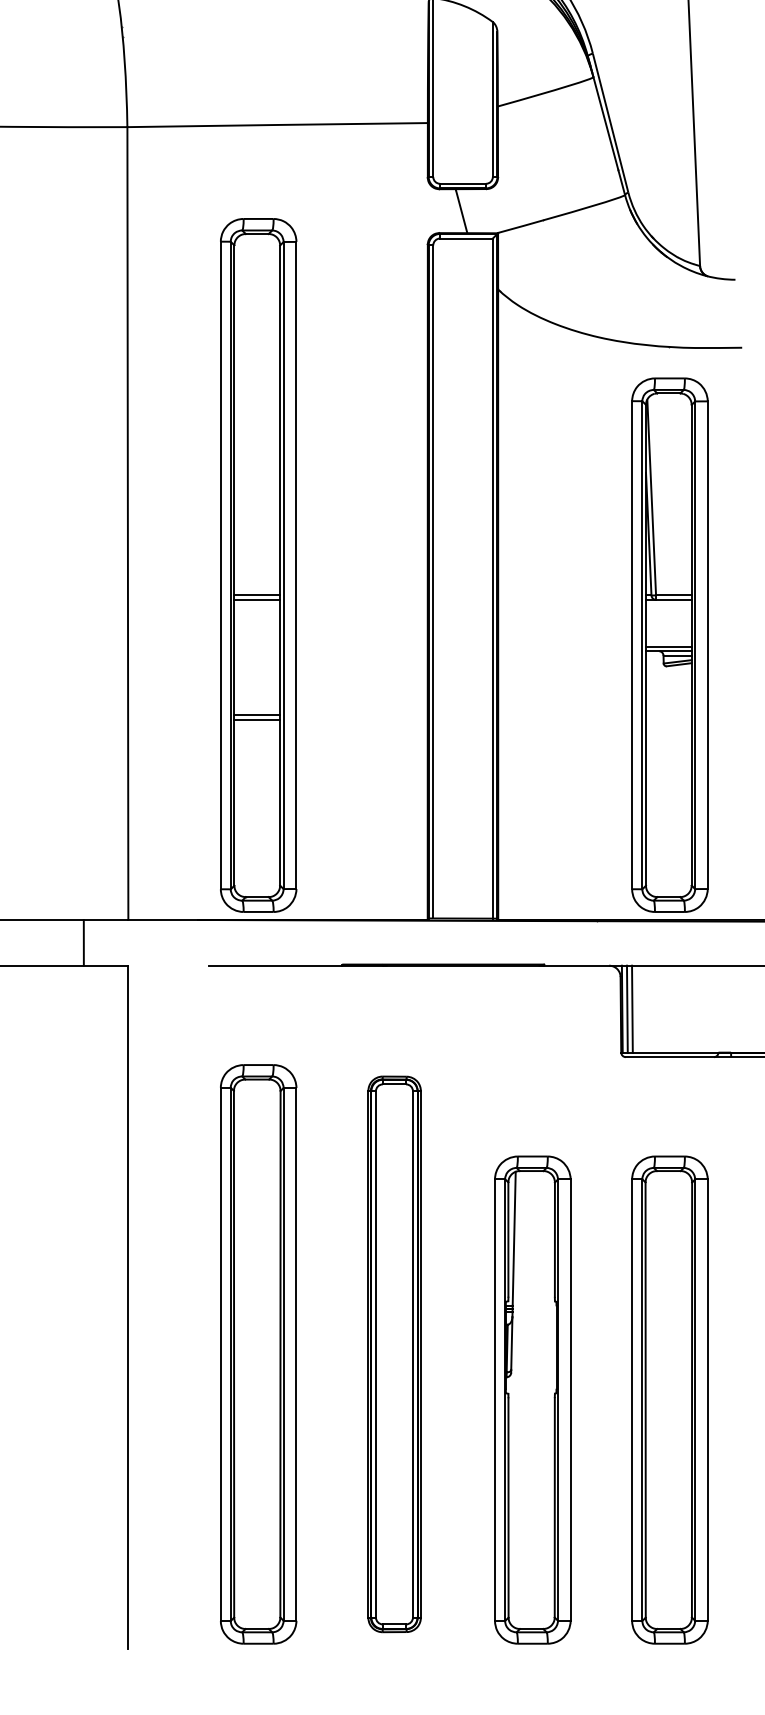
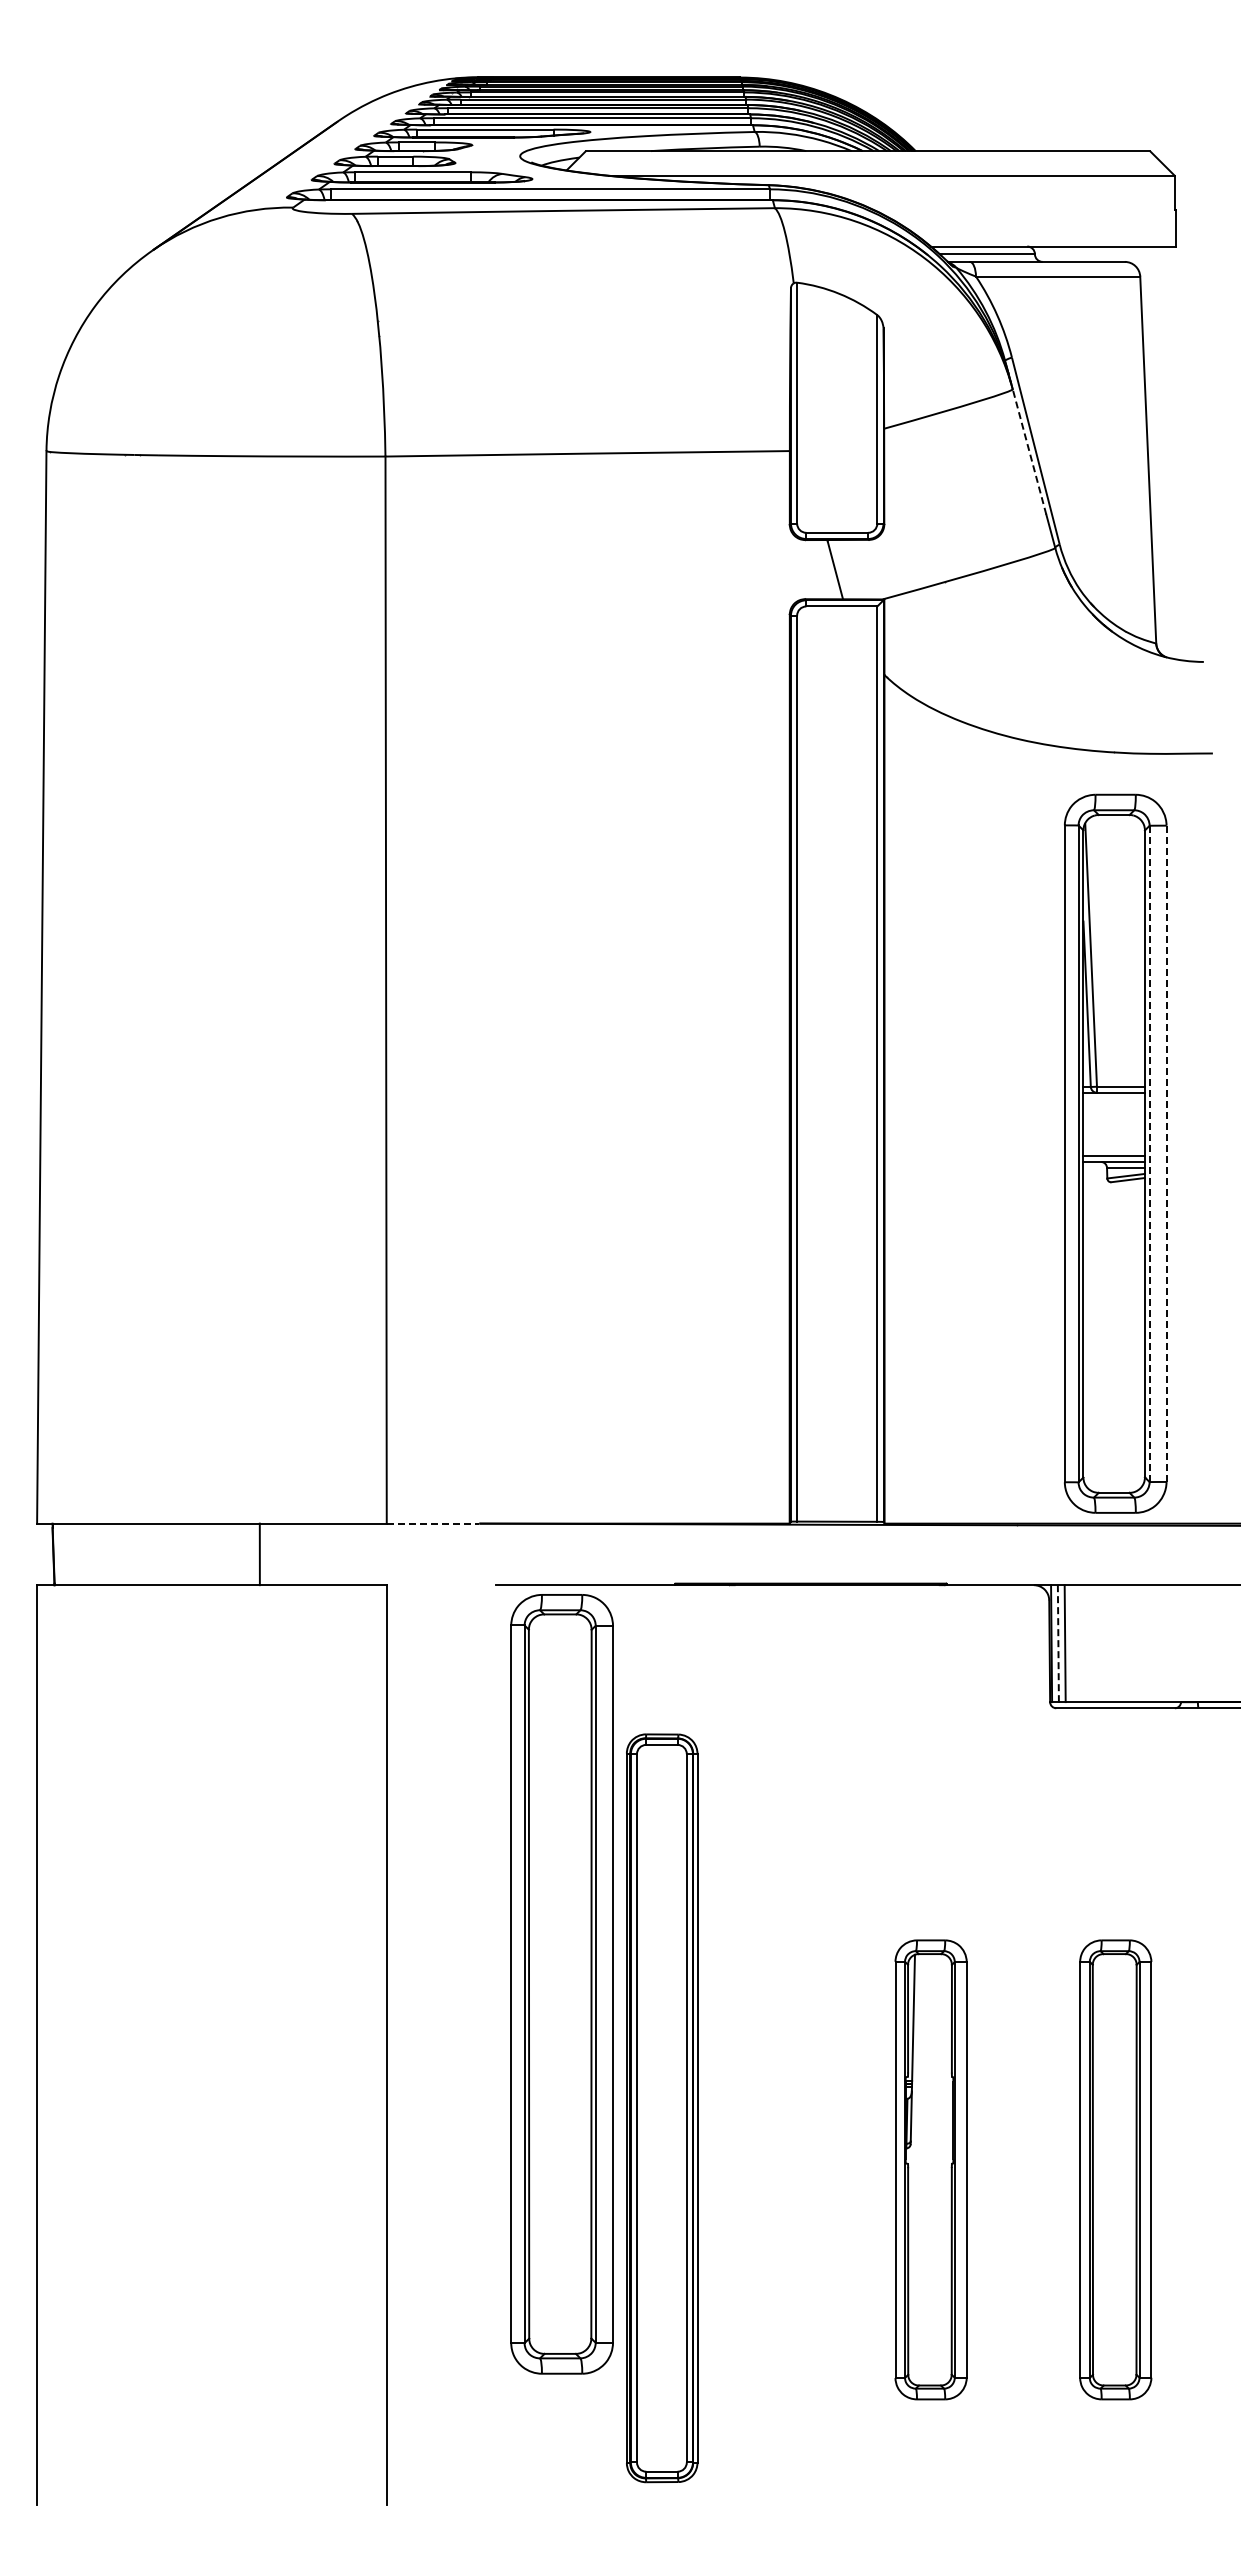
line: (605, 123) -> (1029, 451), solid -> dashed
part: (258, 565) -> (561, 1046), removed
line: (707, 644) -> (1166, 1153), solid -> dashed
line: (695, 645) -> (1149, 1154), solid -> dashed
line: (163, 919) -> (433, 1523), solid -> dashed
line: (83, 942) -> (259, 1554), moved
line: (627, 1009) -> (1058, 1644), solid -> dashed
part: (258, 1354) -> (561, 1984), moved
part: (394, 1354) -> (662, 2108), moved
part: (532, 1399) -> (930, 2169), size x0.7
part: (669, 1399) -> (1115, 2169), size x0.7

